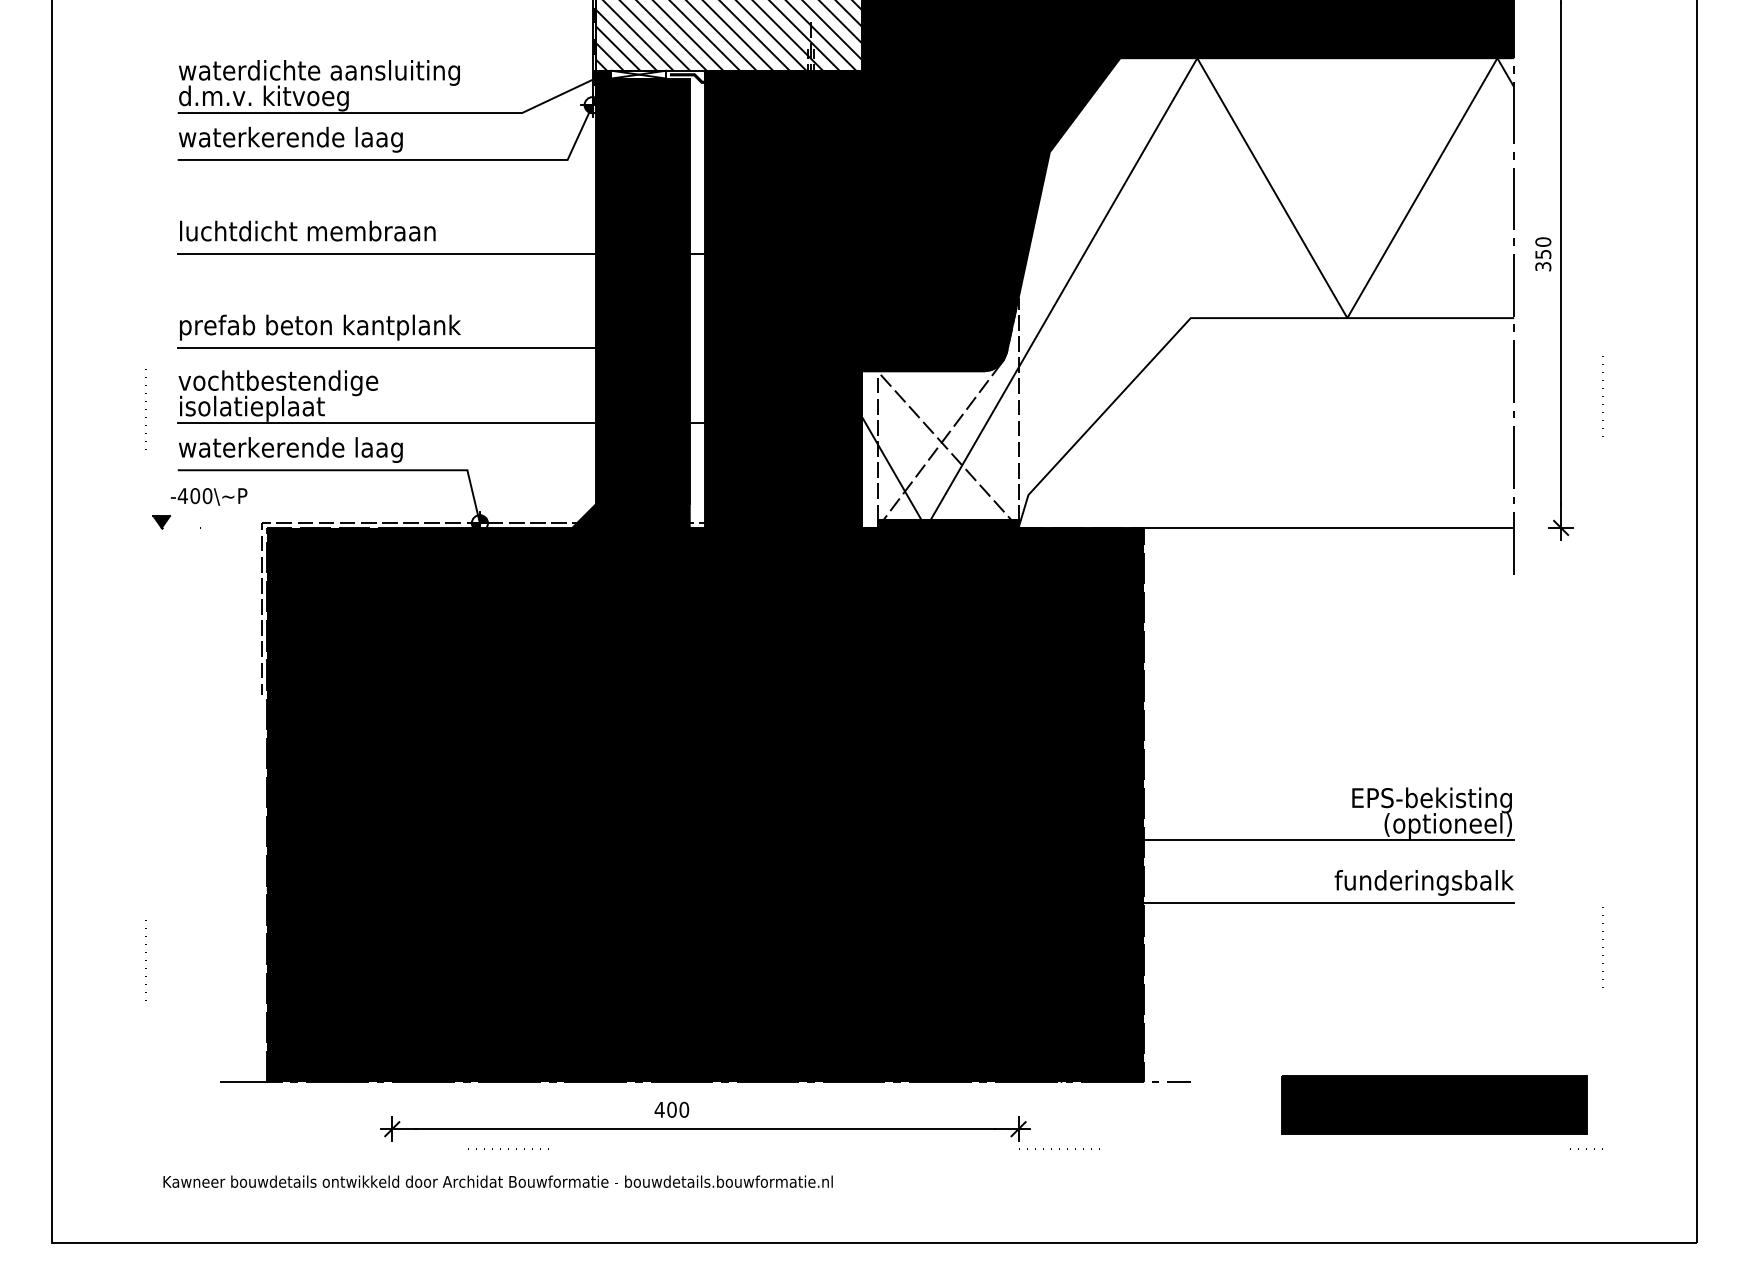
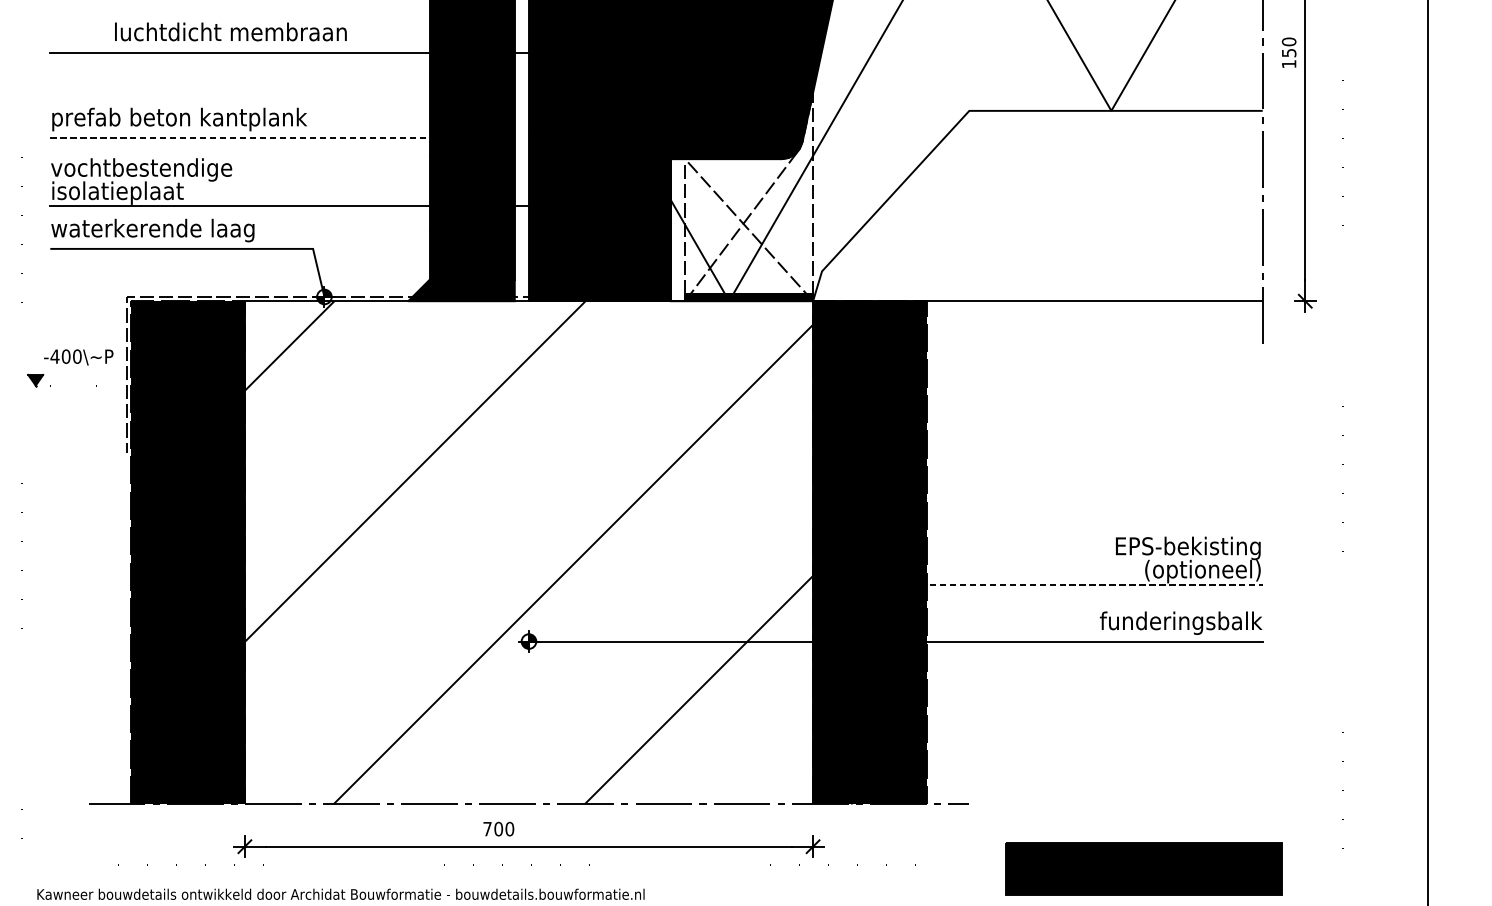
text: (307, 230) -> (230, 31), moved
text: (1543, 266) -> (1289, 64), 350 -> 150
line: (410, 347) -> (261, 137), solid -> dashed
part: (199, 508) -> (70, 367), moved
fill: (705, 804) -> (529, 552), removed
line: (1298, 840) -> (1067, 584), solid -> dashed
part: (1434, 1104) -> (1144, 868), moved
text: (659, 1109) -> (487, 828), 400 -> 700

